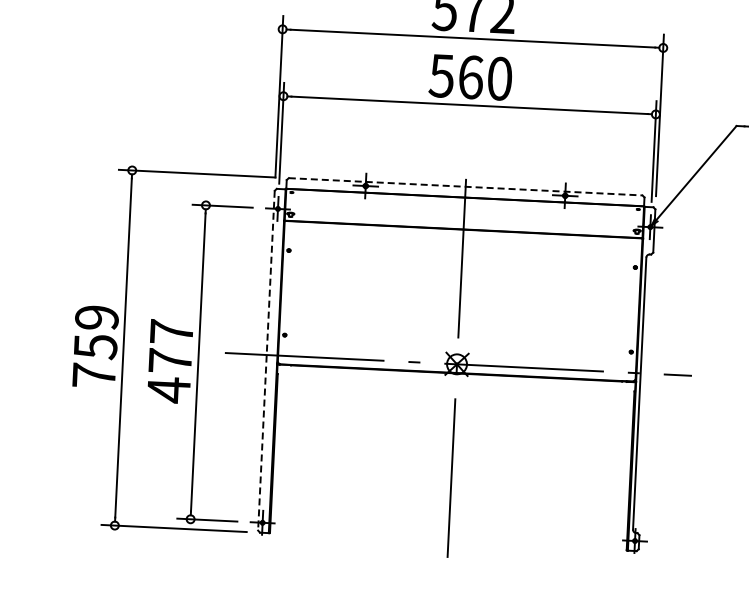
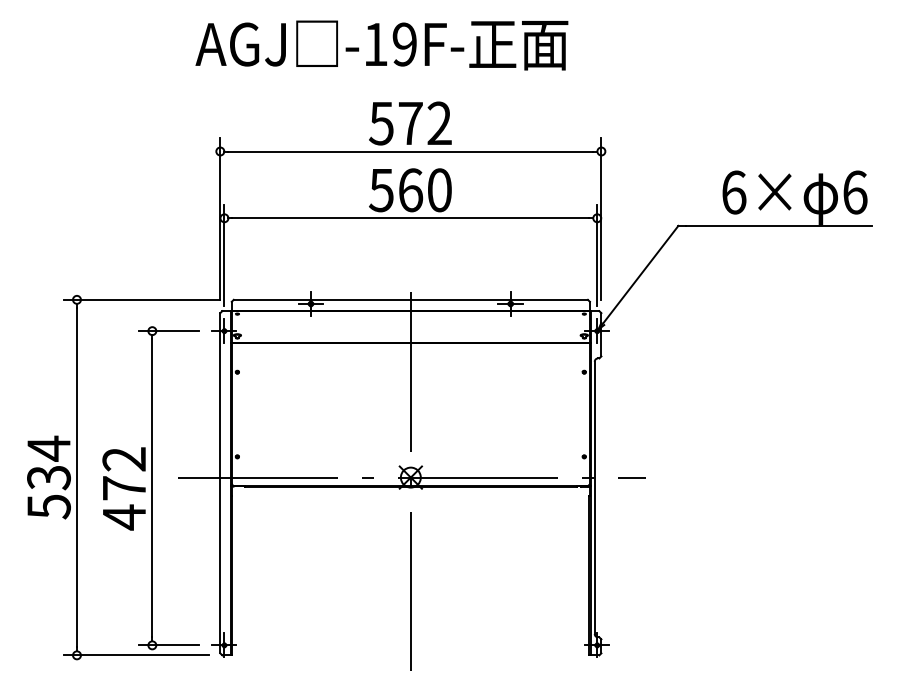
line: (466, 186) -> (411, 299), dashed -> solid
text: (170, 332) -> (123, 459), 477 -> 472
text: (95, 346) -> (48, 477), 759 -> 534
line: (266, 360) -> (220, 483), dashed -> solid

